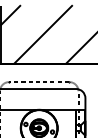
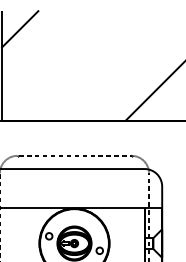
line: (43, 34) -> (82, 65), removed

